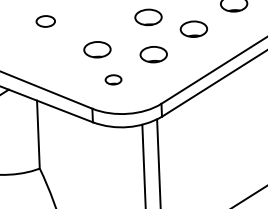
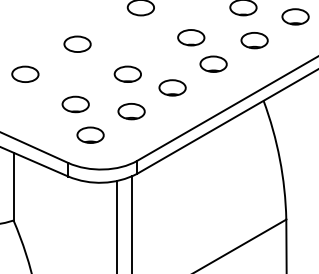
part: (45, 20) -> (25, 73), size x1.43
part: (113, 79) -> (90, 134), size x1.67

